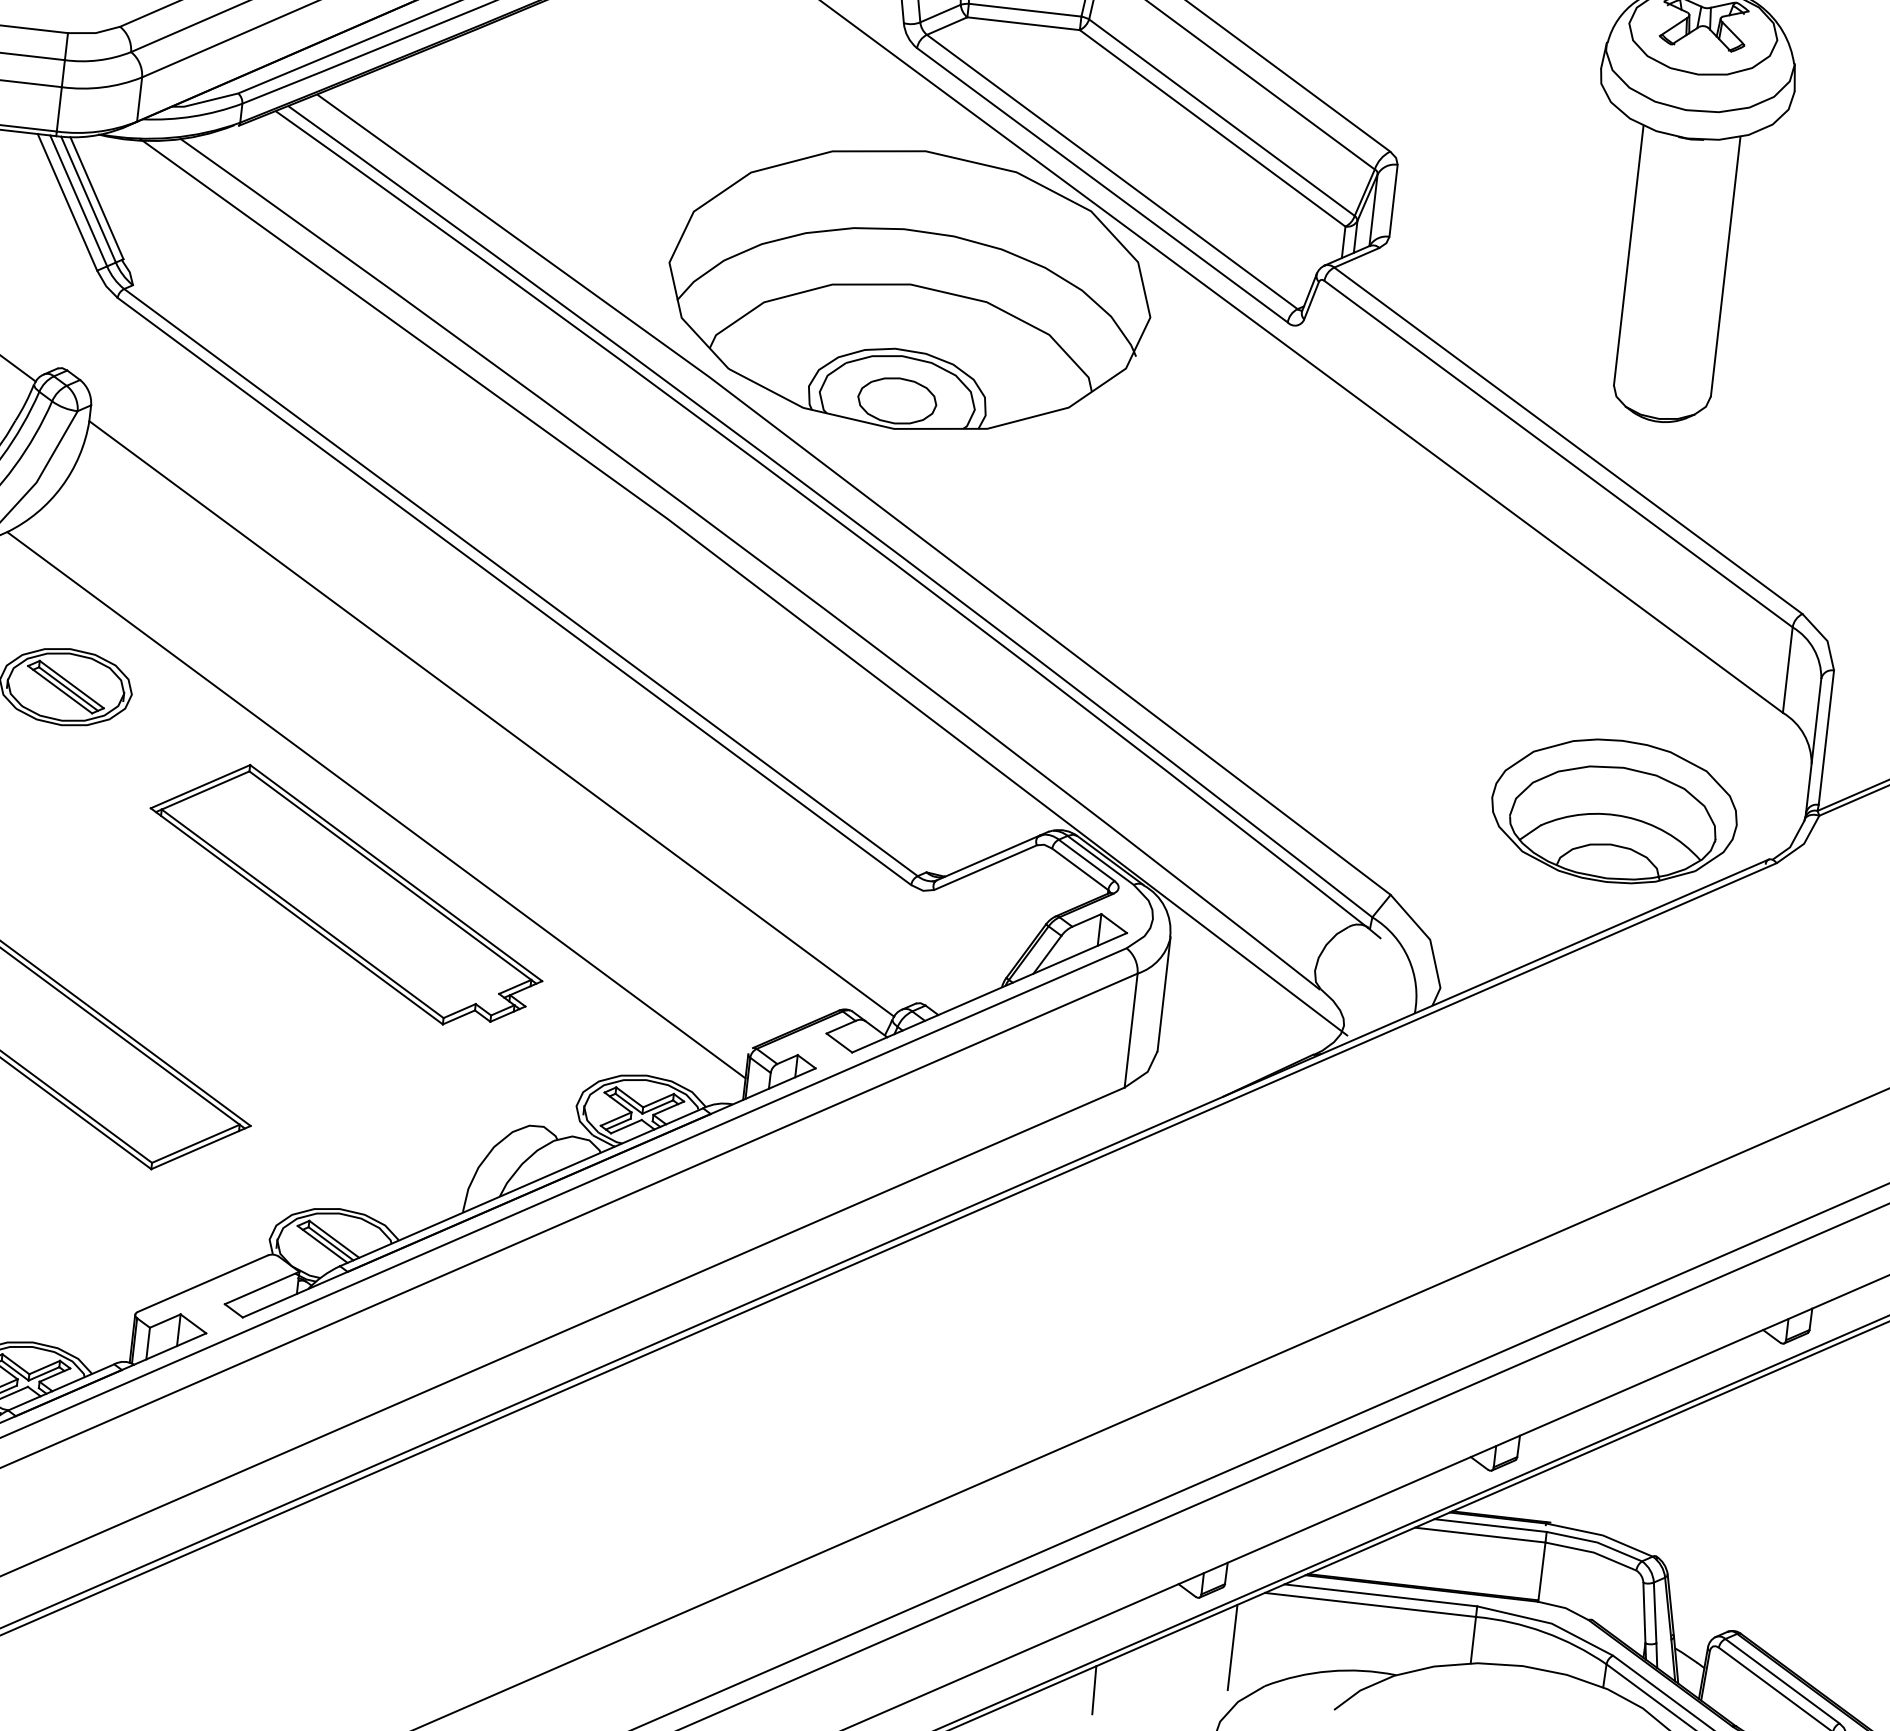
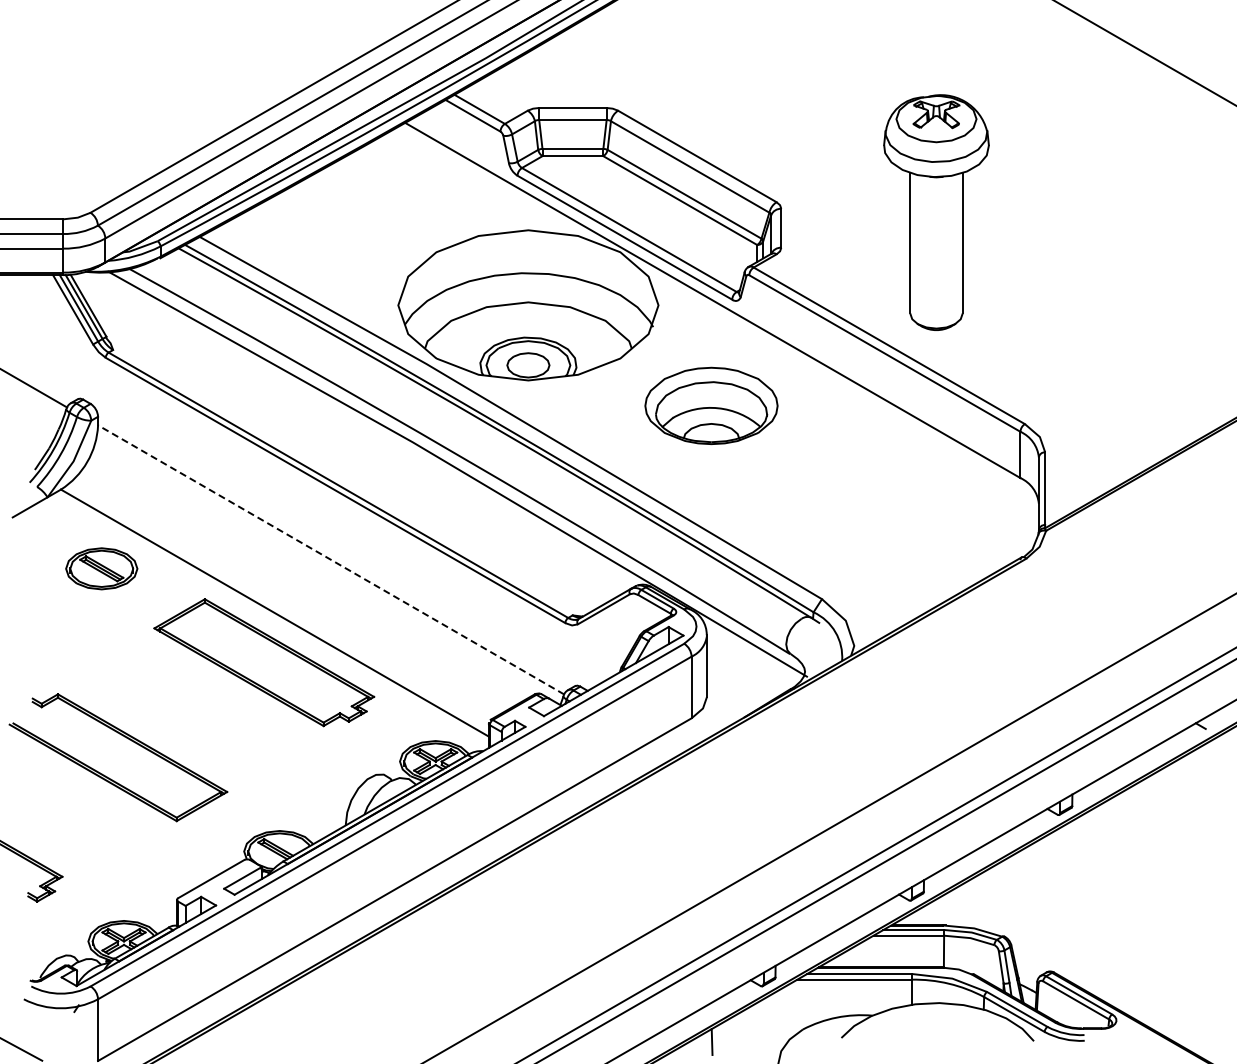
line: (490, 718) -> (330, 559), solid -> dashed
part: (1614, 810) -> (711, 405), moved
line: (1232, 1646) -> (783, 1010), removed

